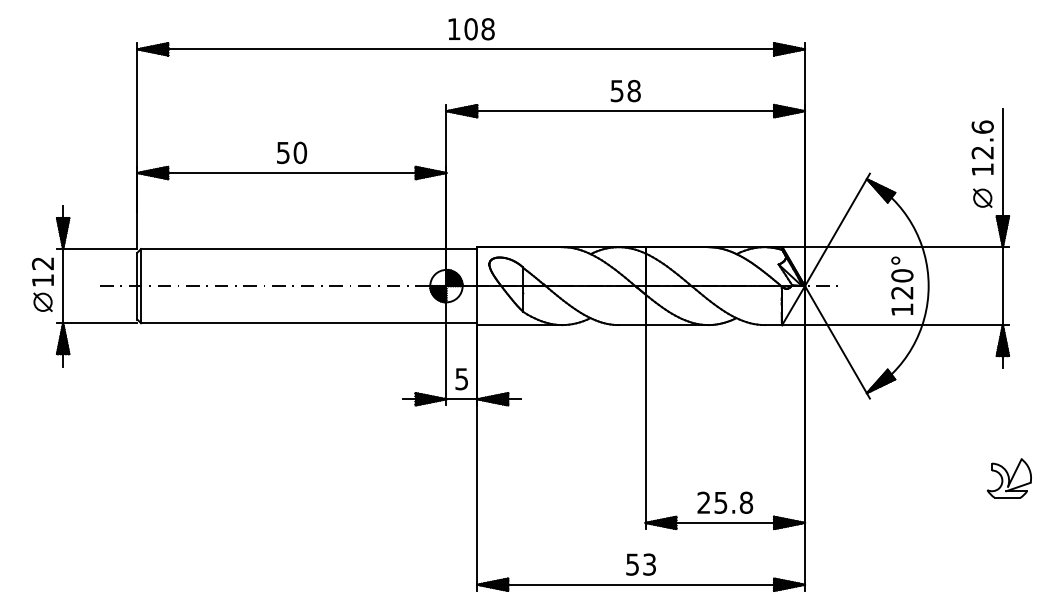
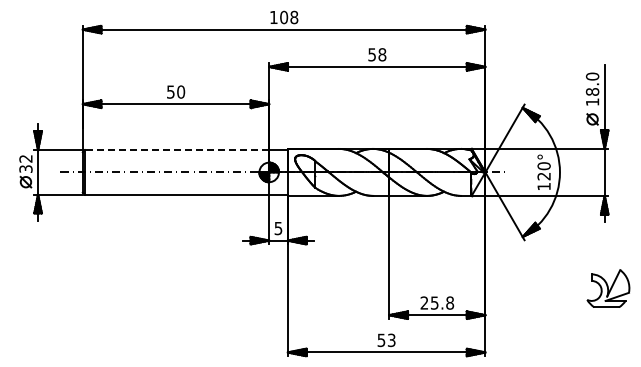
text: (982, 138) -> (592, 83), 12.6 -> 18.0
line: (292, 249) -> (176, 150), solid -> dashed
text: (42, 279) -> (25, 168), 12 -> 32
part: (1009, 476) -> (608, 287), size x1.6

